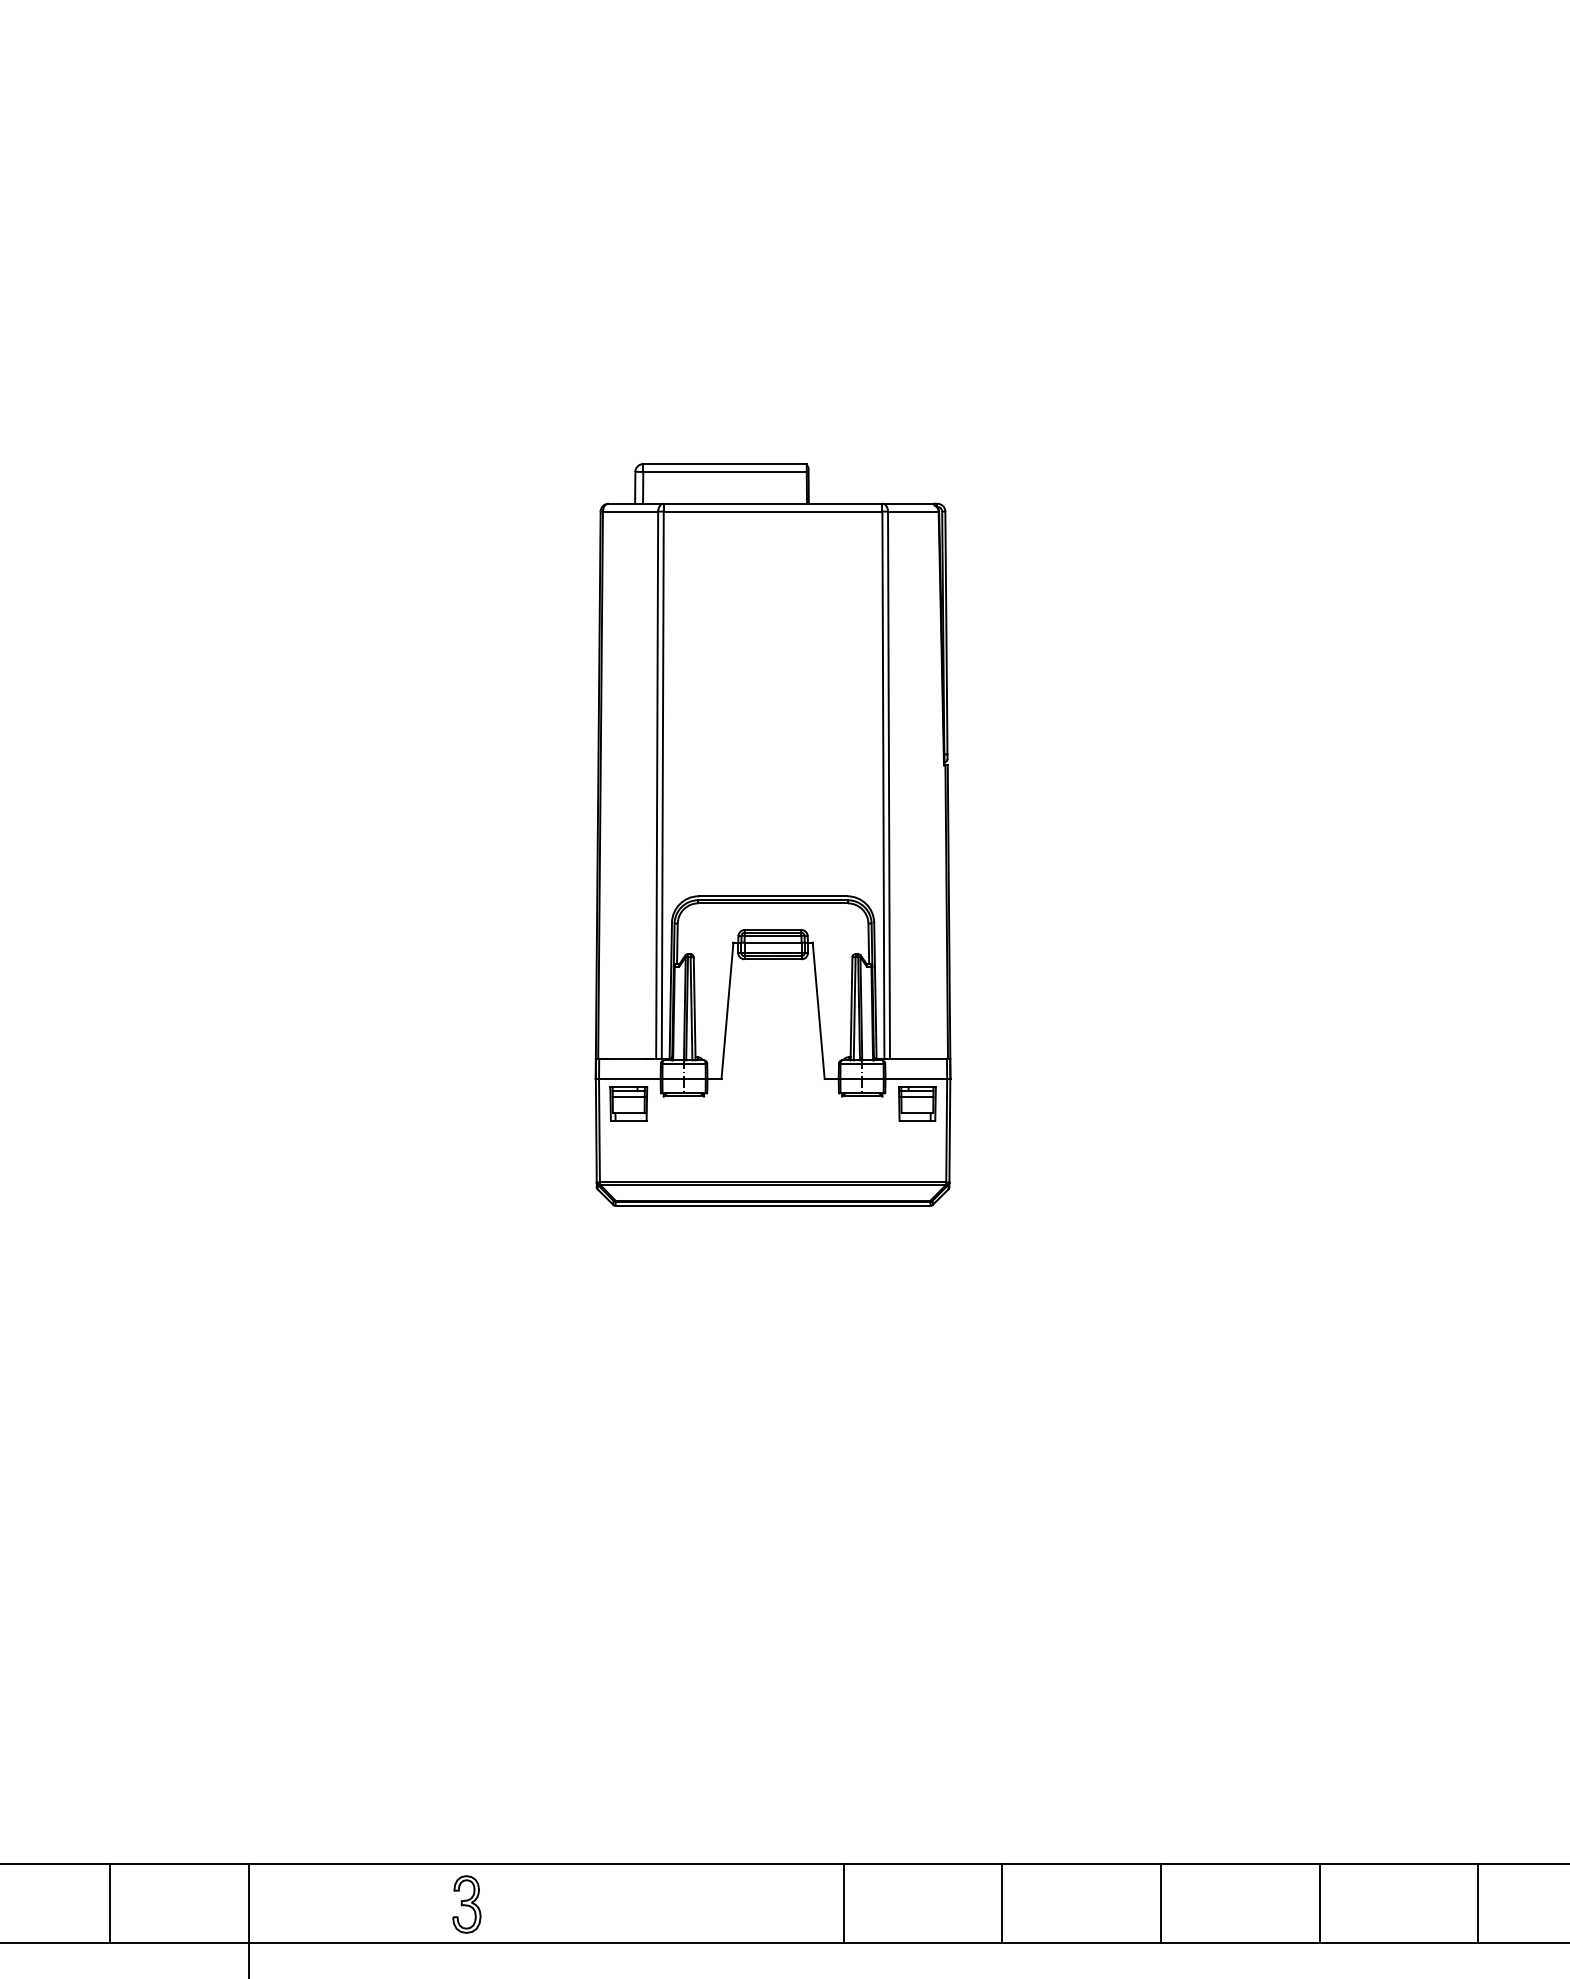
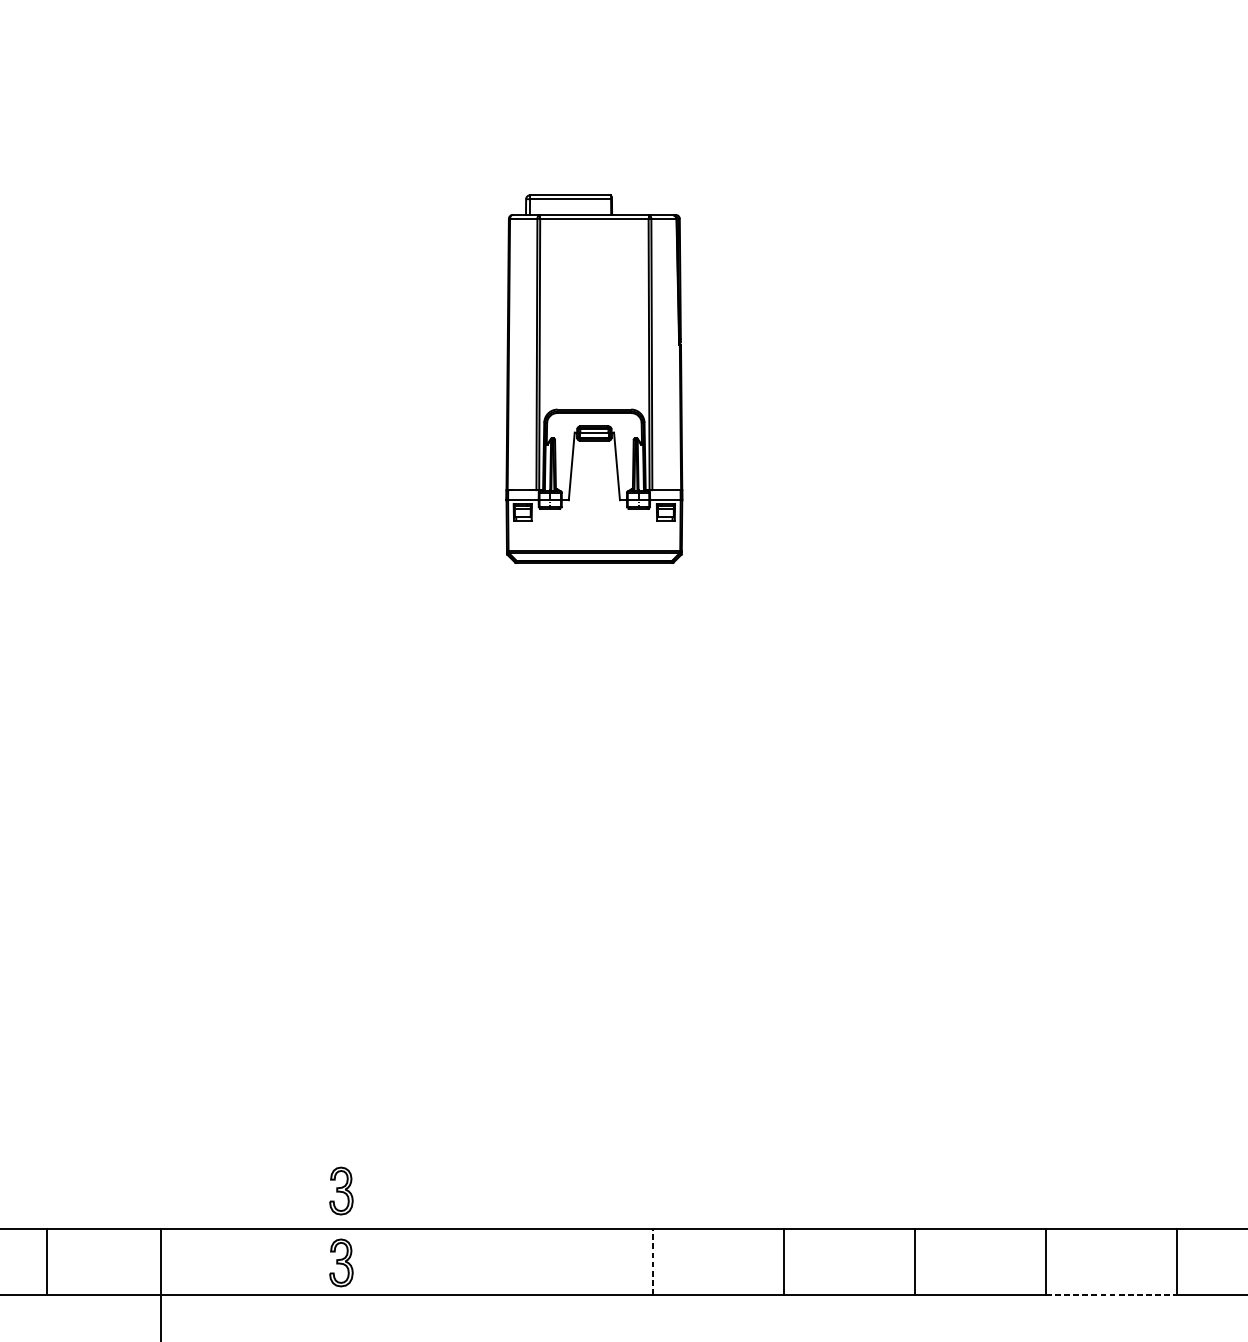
part: (772, 834) -> (593, 378), size x0.6
part: (466, 1817) -> (341, 1191), added
line: (843, 1903) -> (652, 1262), solid -> dashed
line: (1399, 1942) -> (1112, 1294), solid -> dashed

